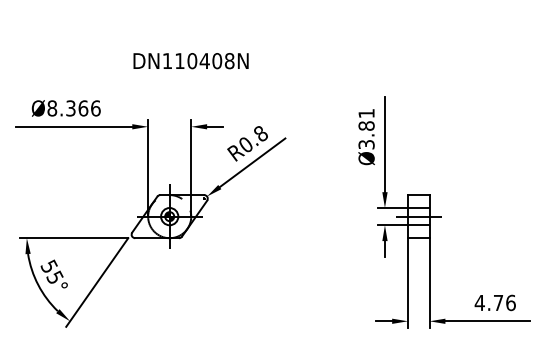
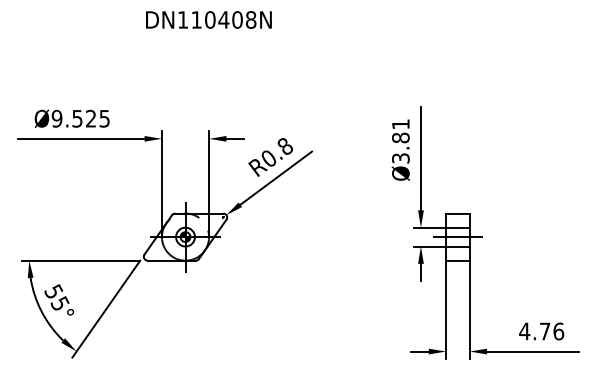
text: (190, 61) -> (208, 20), moved
text: (73, 108) -> (80, 118), Ø8.366 -> Ø9.525

